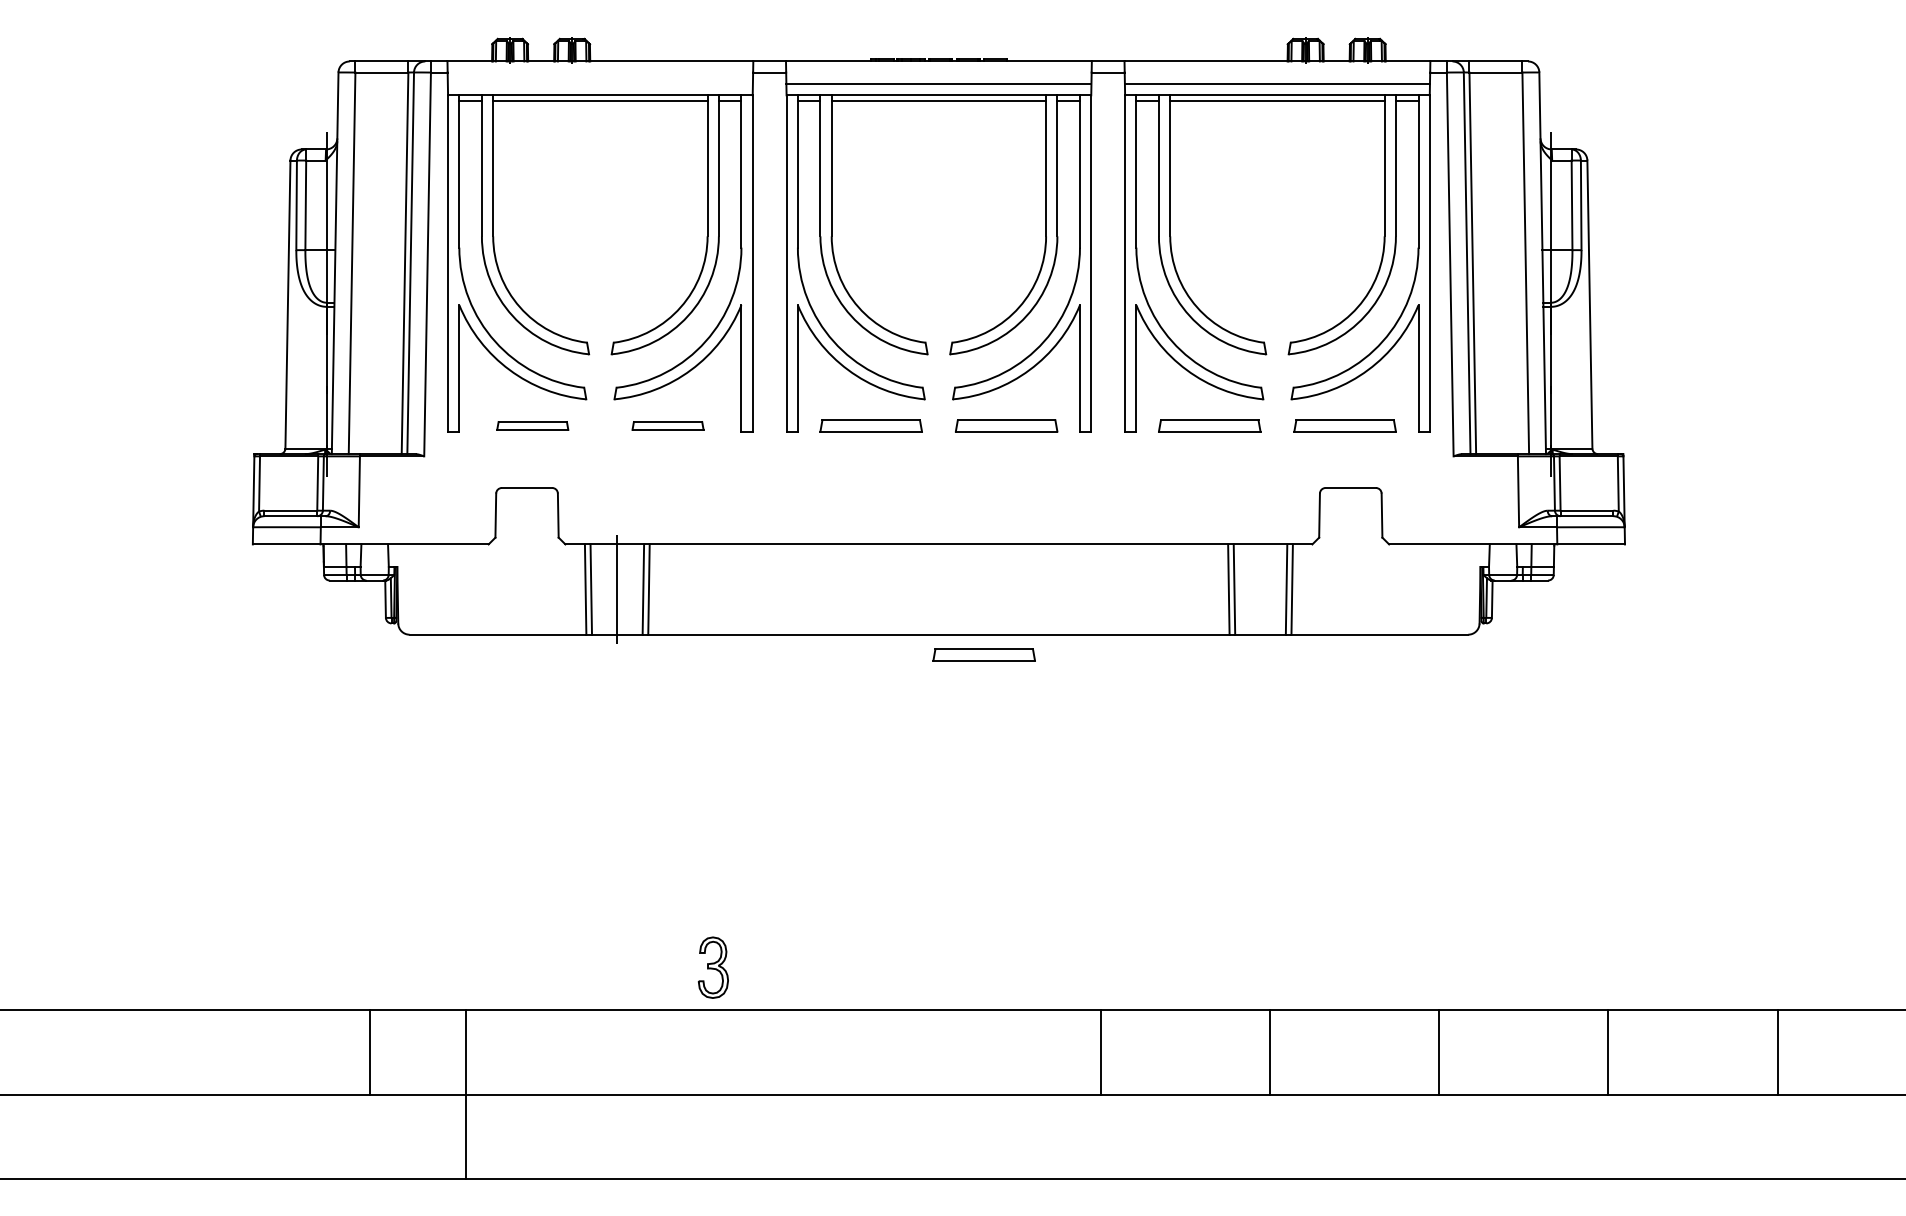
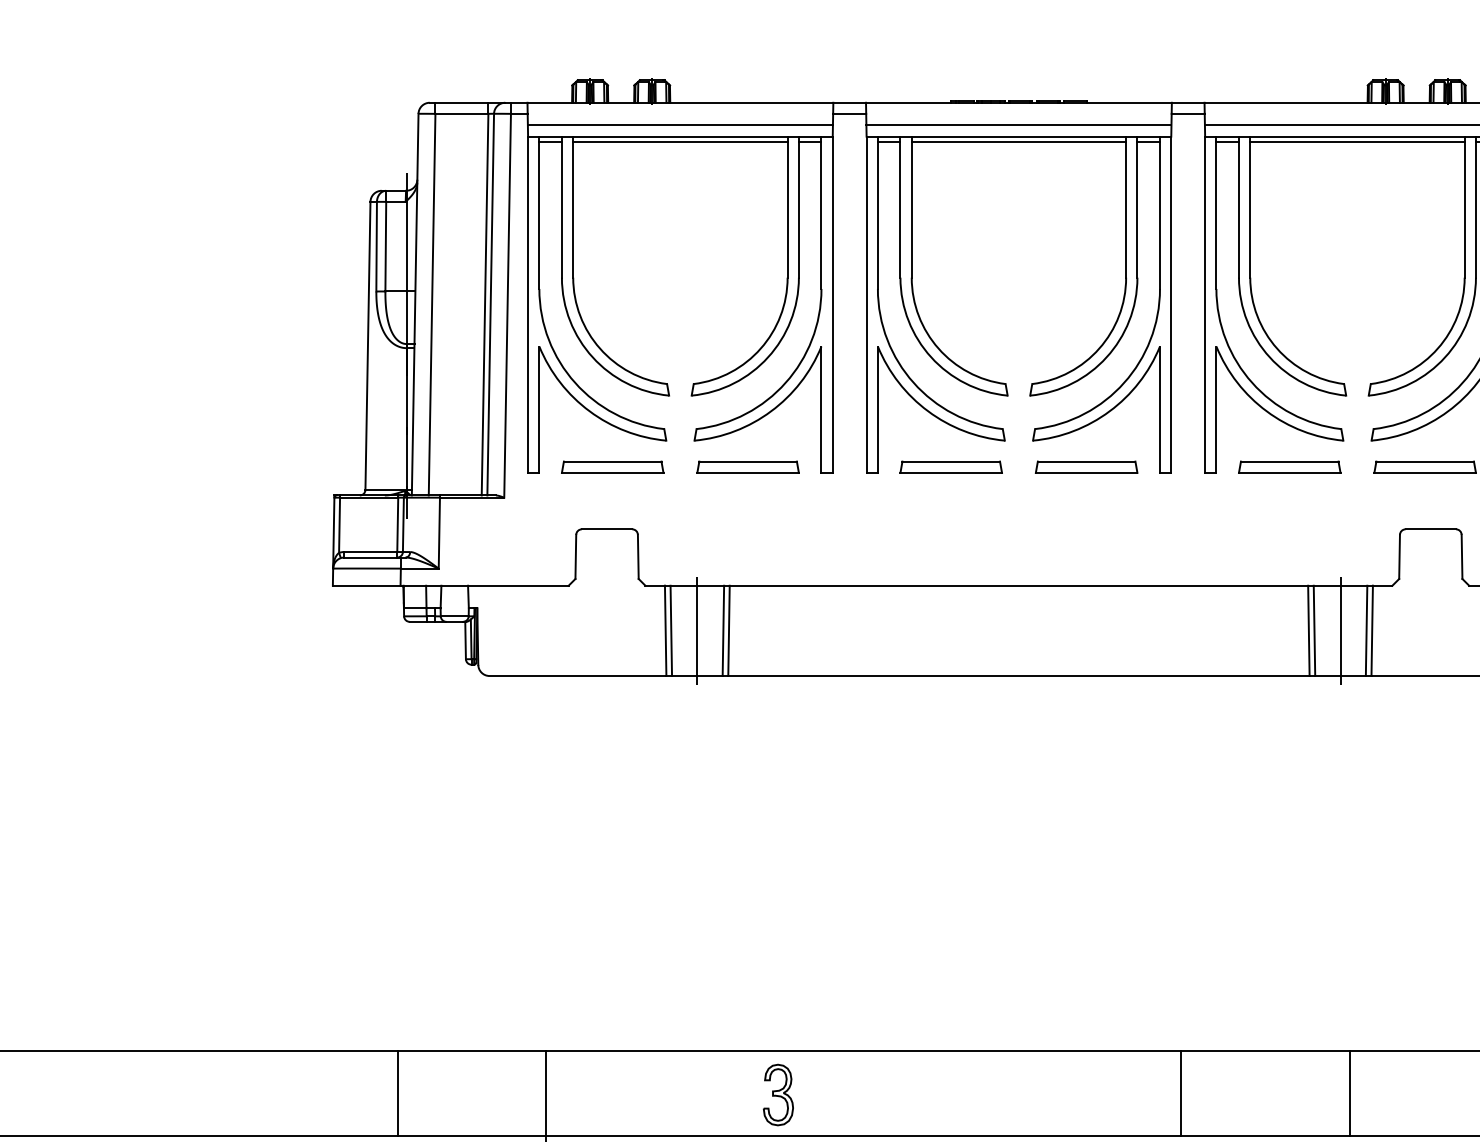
line: (599, 83) -> (679, 124), added
part: (532, 425) -> (612, 466), size x1.43
part: (667, 425) -> (747, 466), size x1.43
line: (1260, 589) -> (1340, 630), added
part: (983, 654) -> (1063, 695), removed
part: (713, 967) -> (778, 1094), moved
line: (369, 1052) -> (397, 1093), moved

